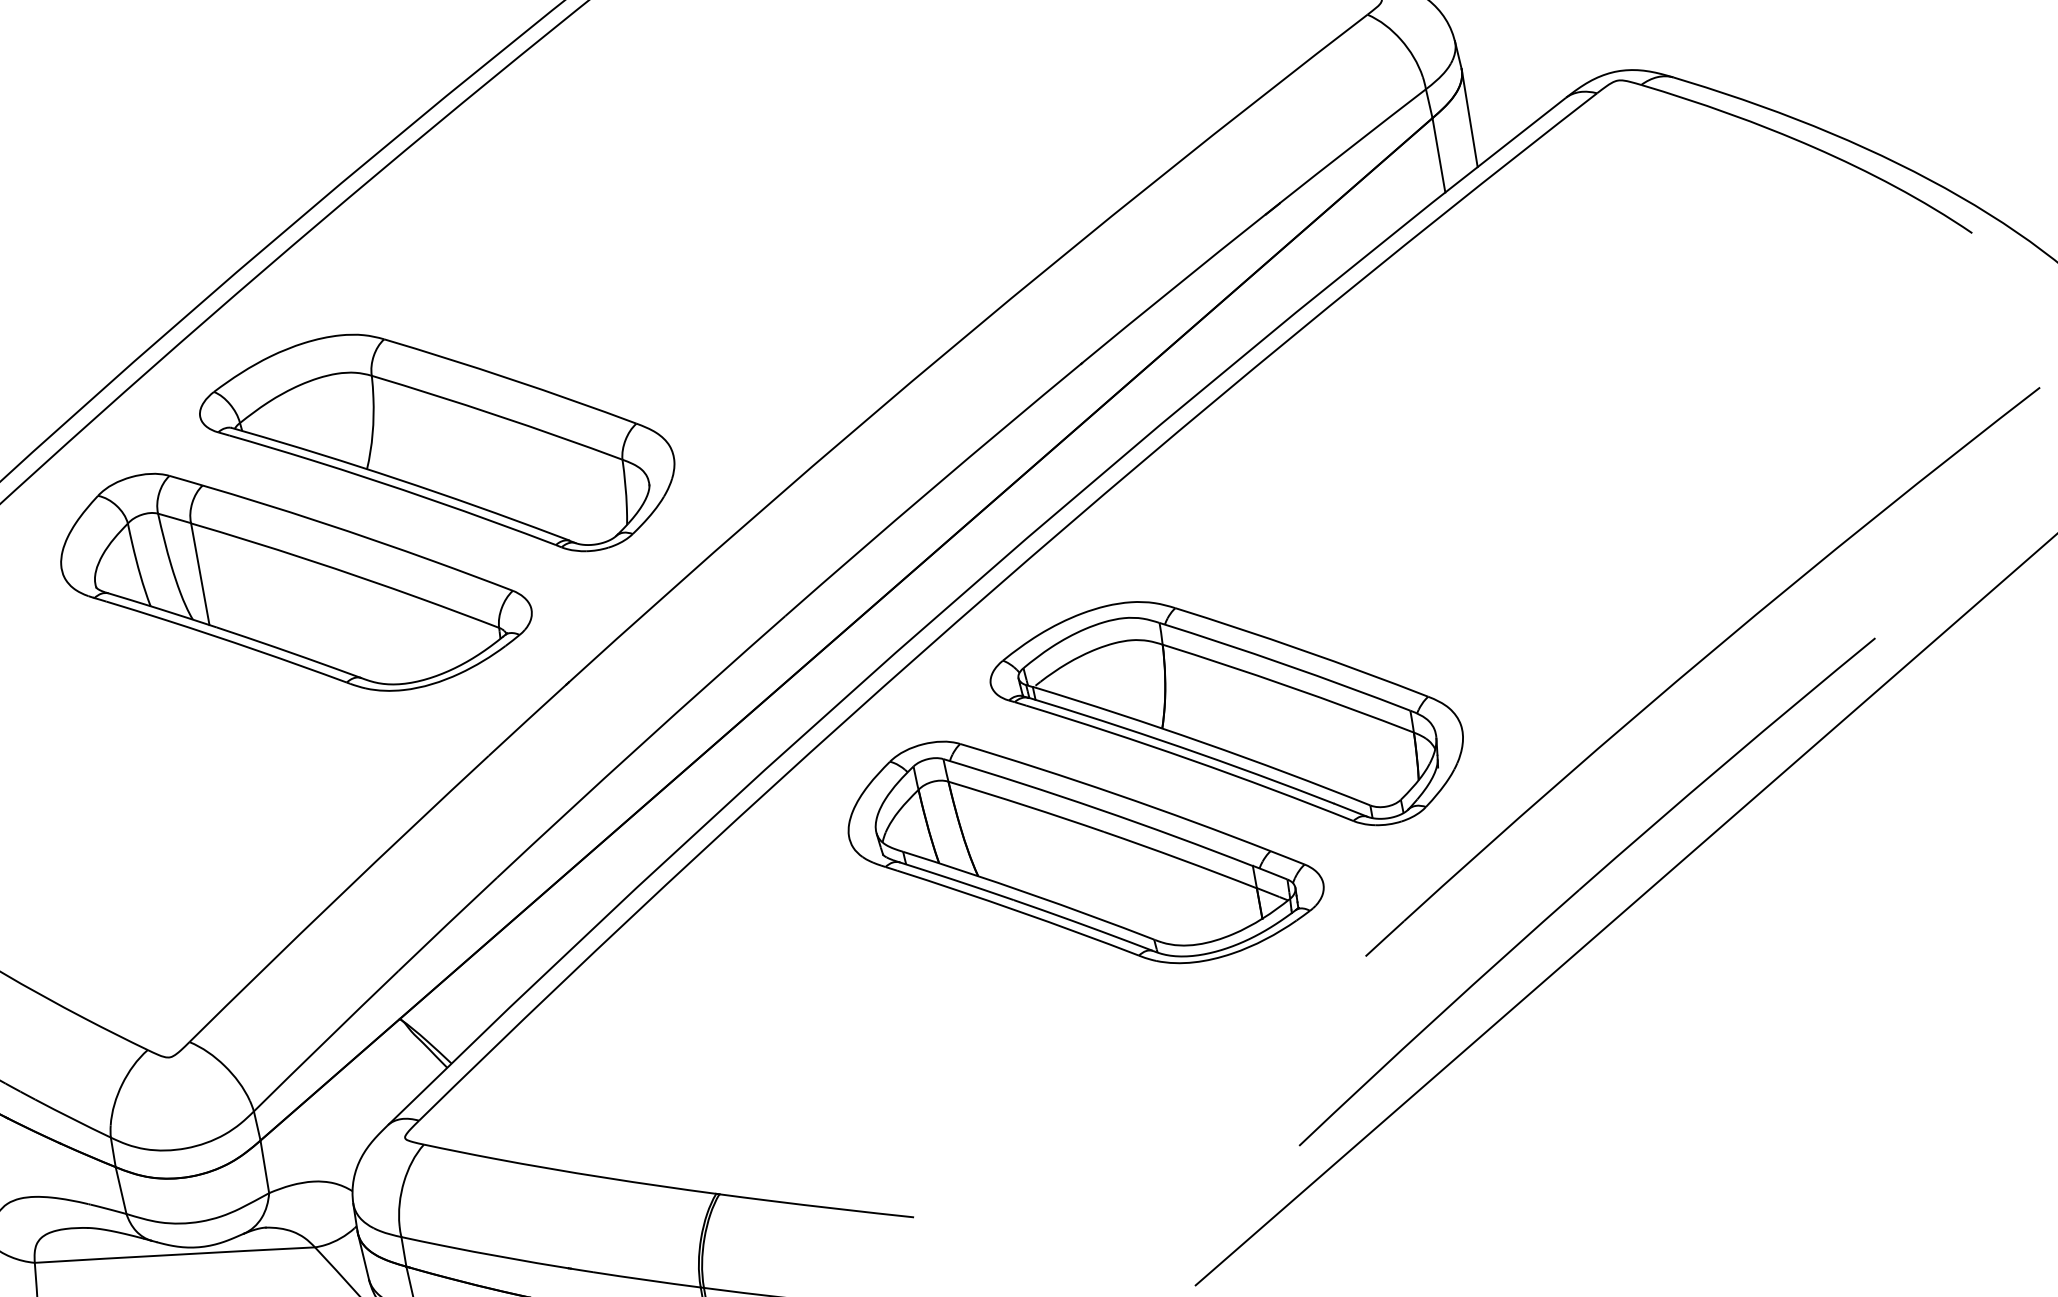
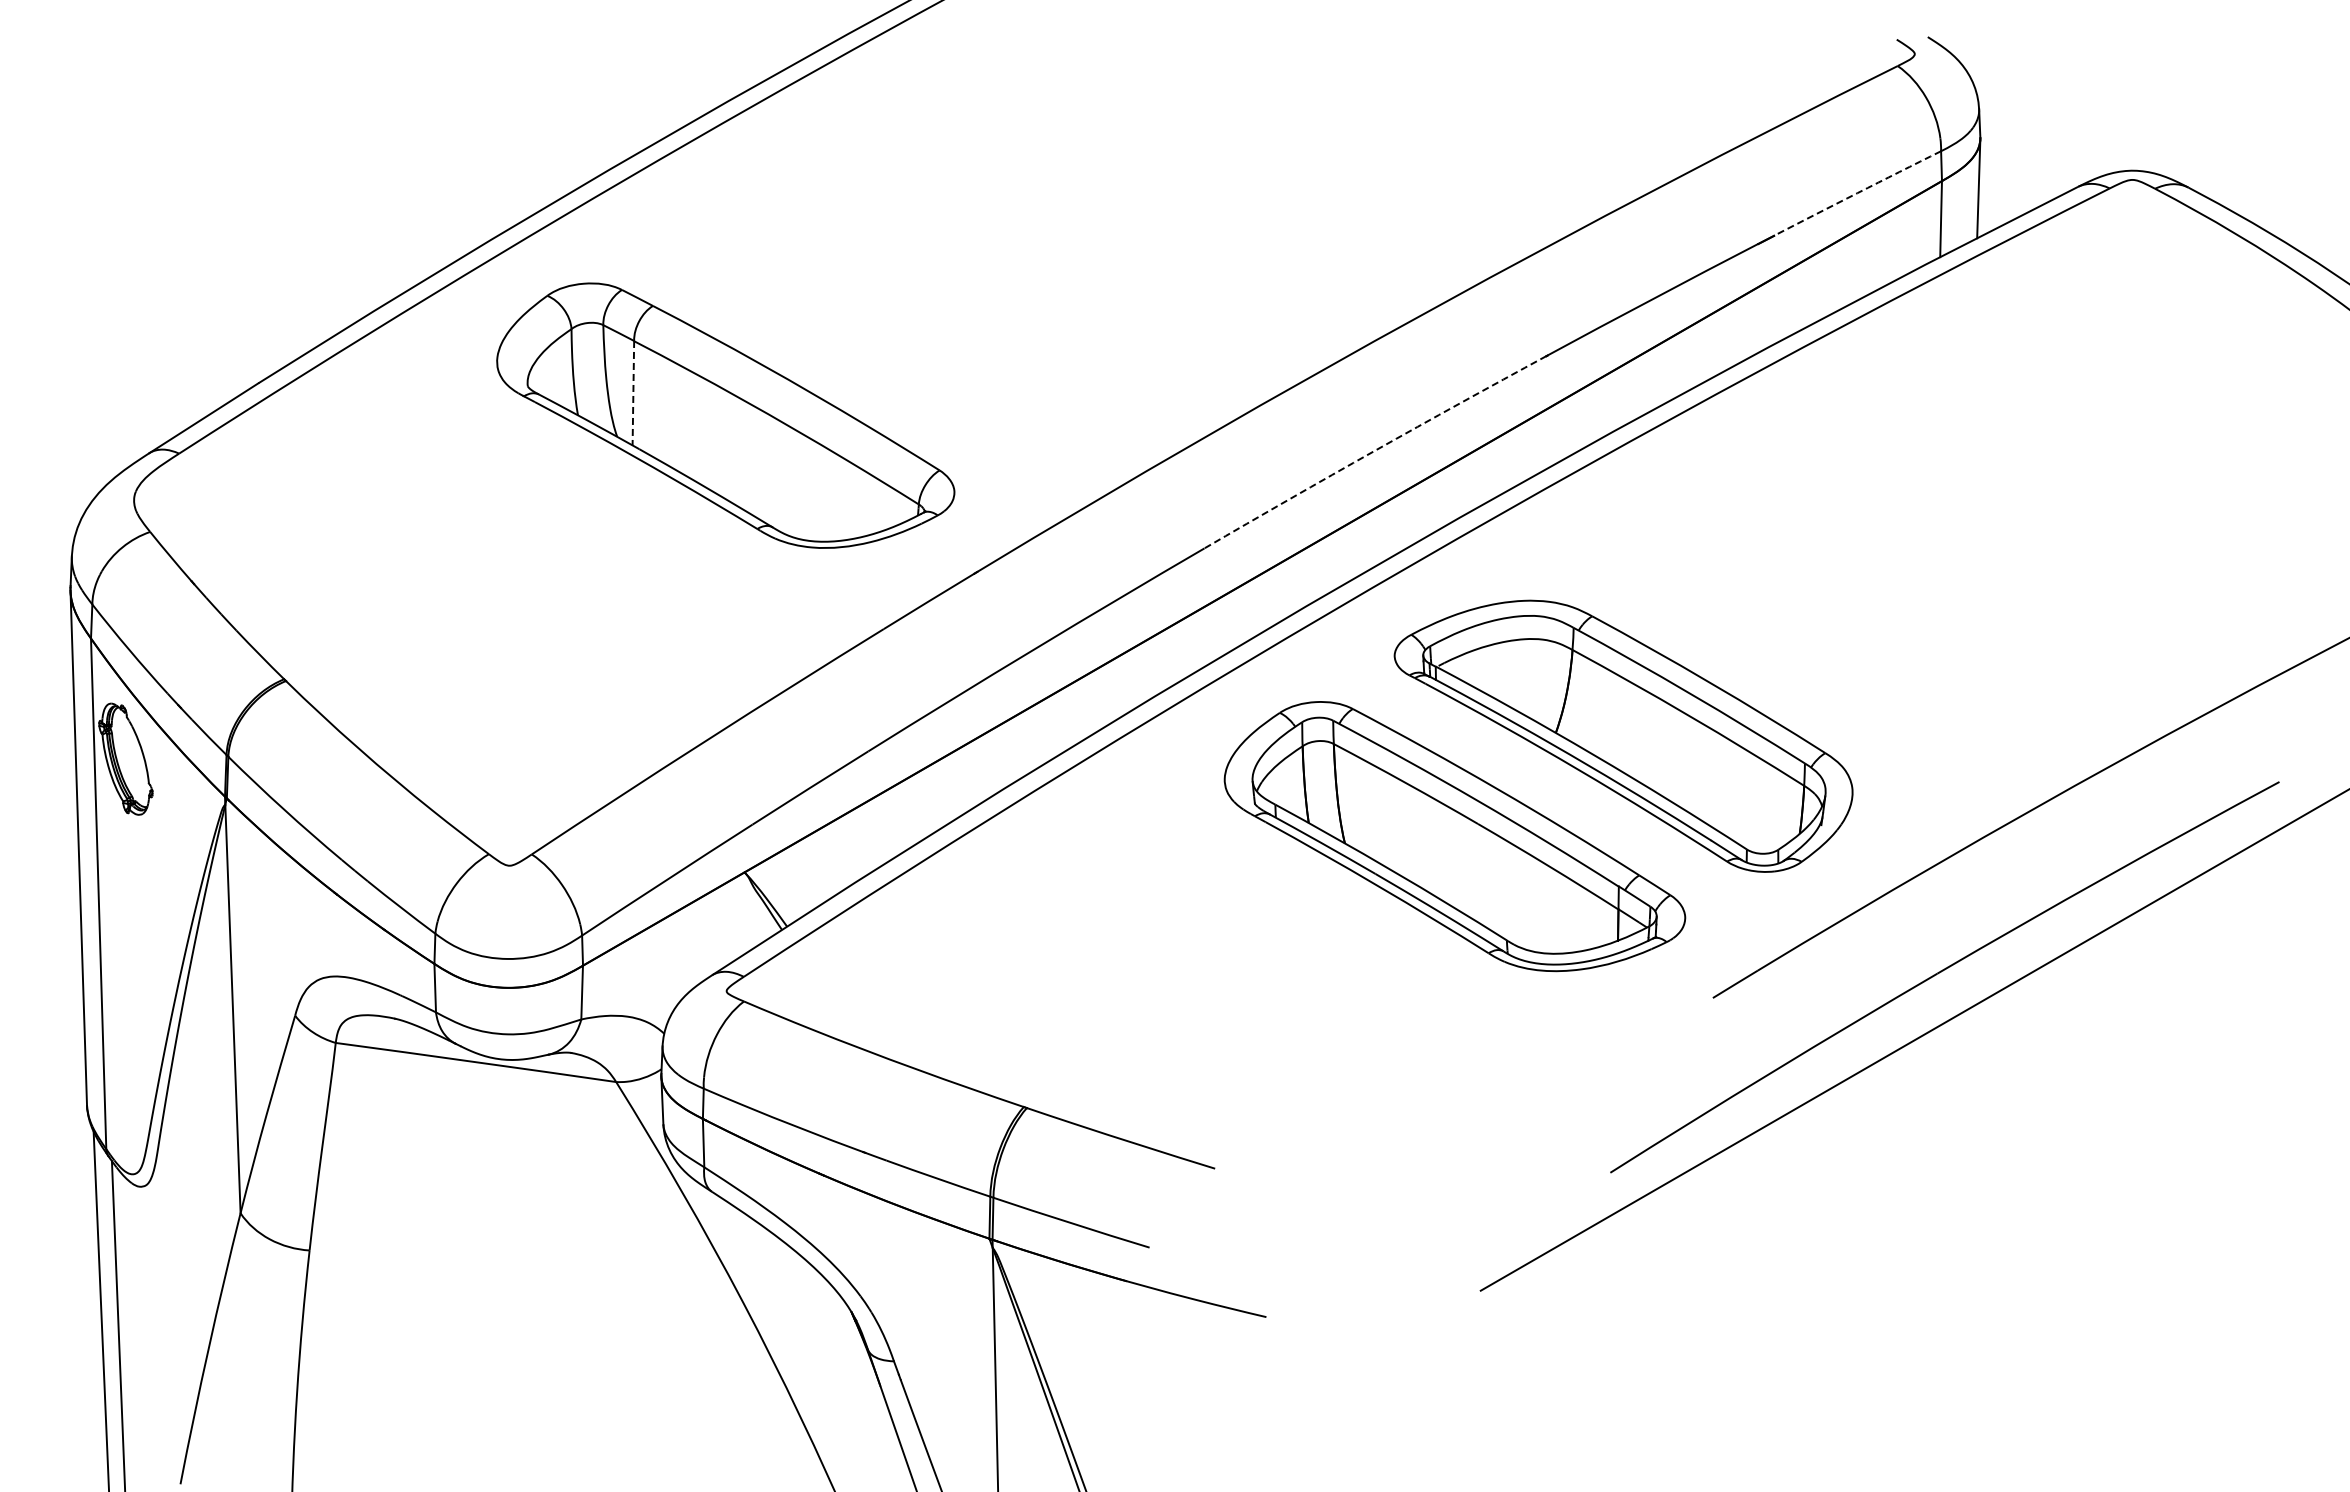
arc: (1352, 146) -> (1857, 193), solid -> dashed
part: (439, 447) -> (894, 314), removed
arc: (932, 488) -> (1374, 450), solid -> dashed
line: (200, 574) -> (633, 393), solid -> dashed

